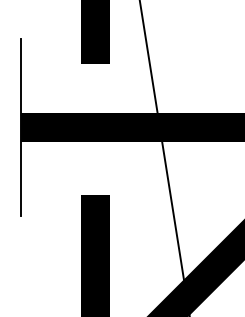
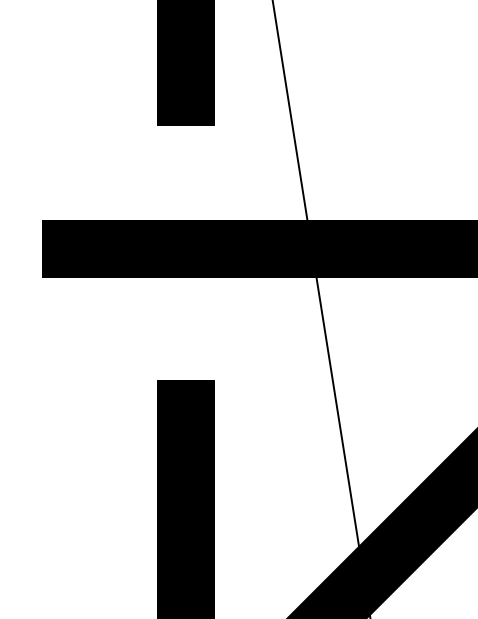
line: (21, 126) -> (41, 247), removed

